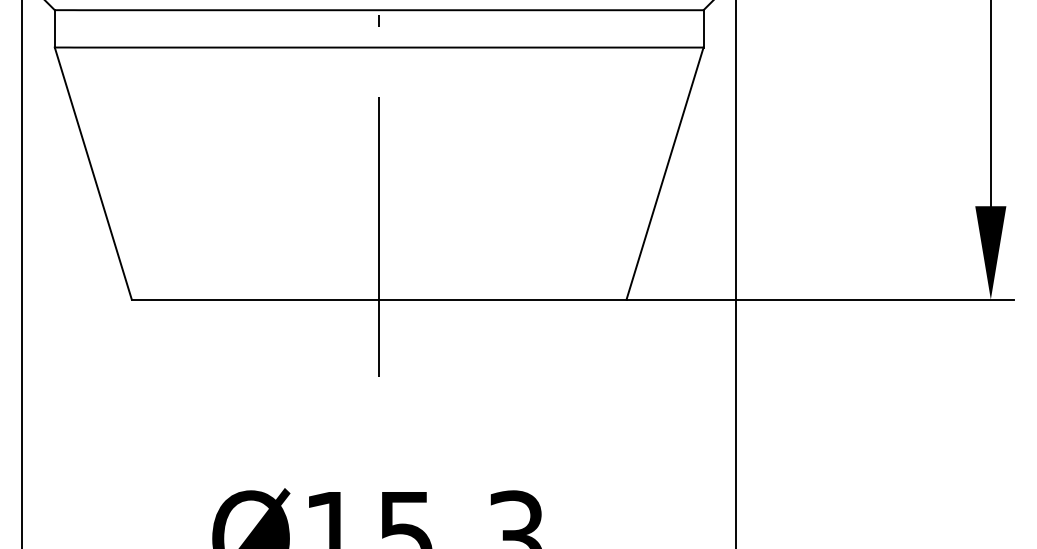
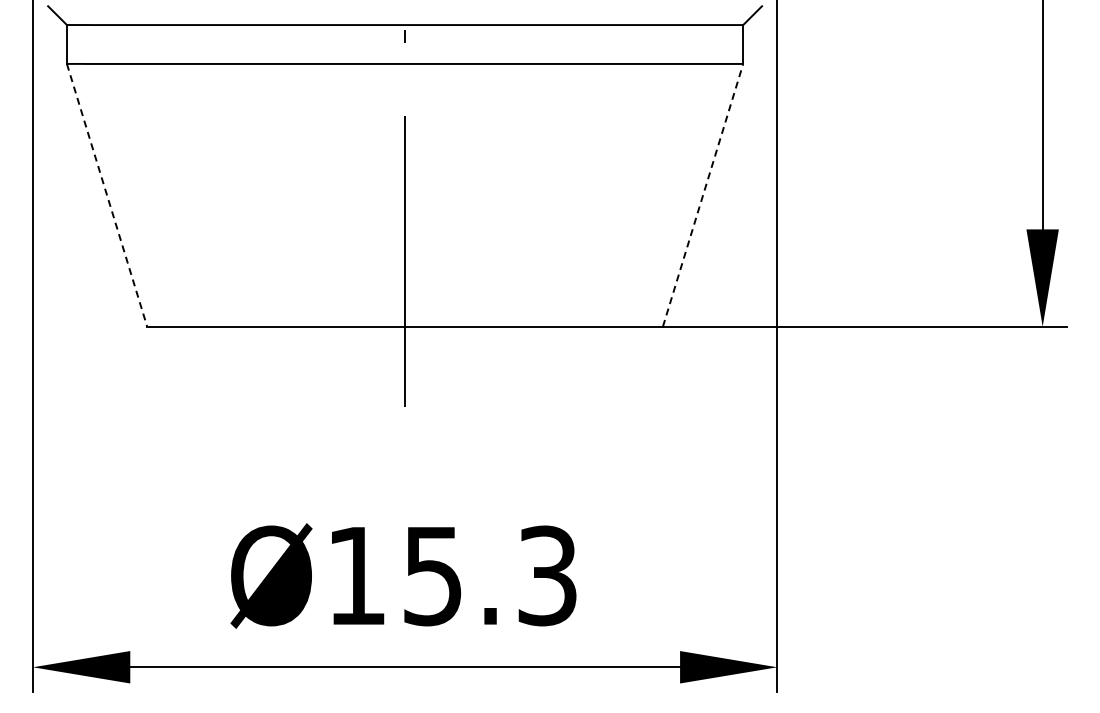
line: (665, 172) -> (703, 194), solid -> dashed
line: (93, 173) -> (107, 195), solid -> dashed

